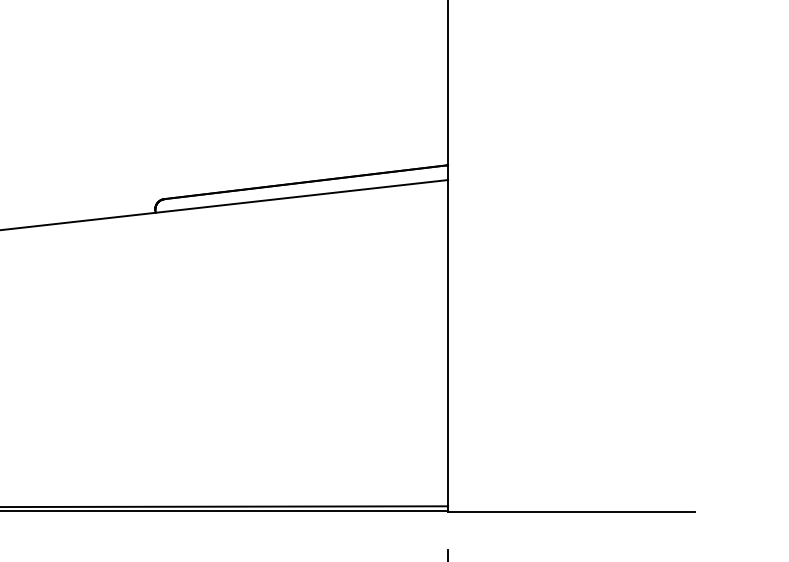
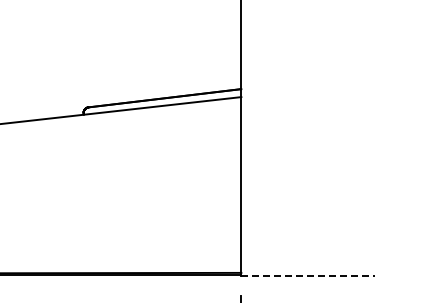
line: (570, 511) -> (307, 275), solid -> dashed

